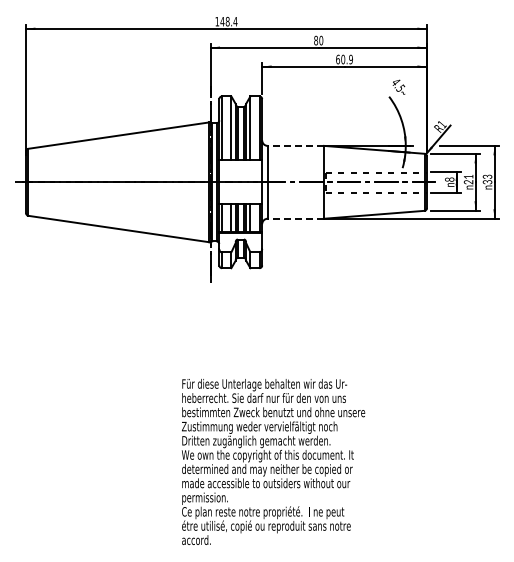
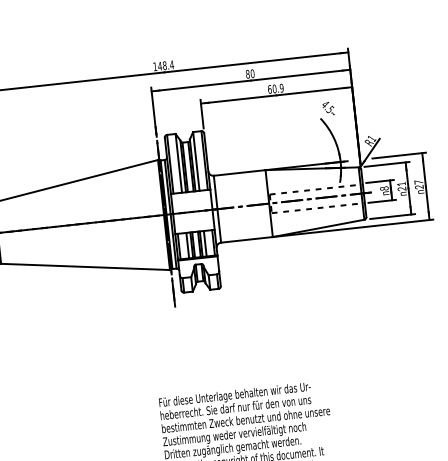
line: (295, 145) -> (239, 172), dashed -> solid
text: (487, 179) -> (419, 184), 33 -> 27
line: (295, 218) -> (246, 239), dashed -> solid

